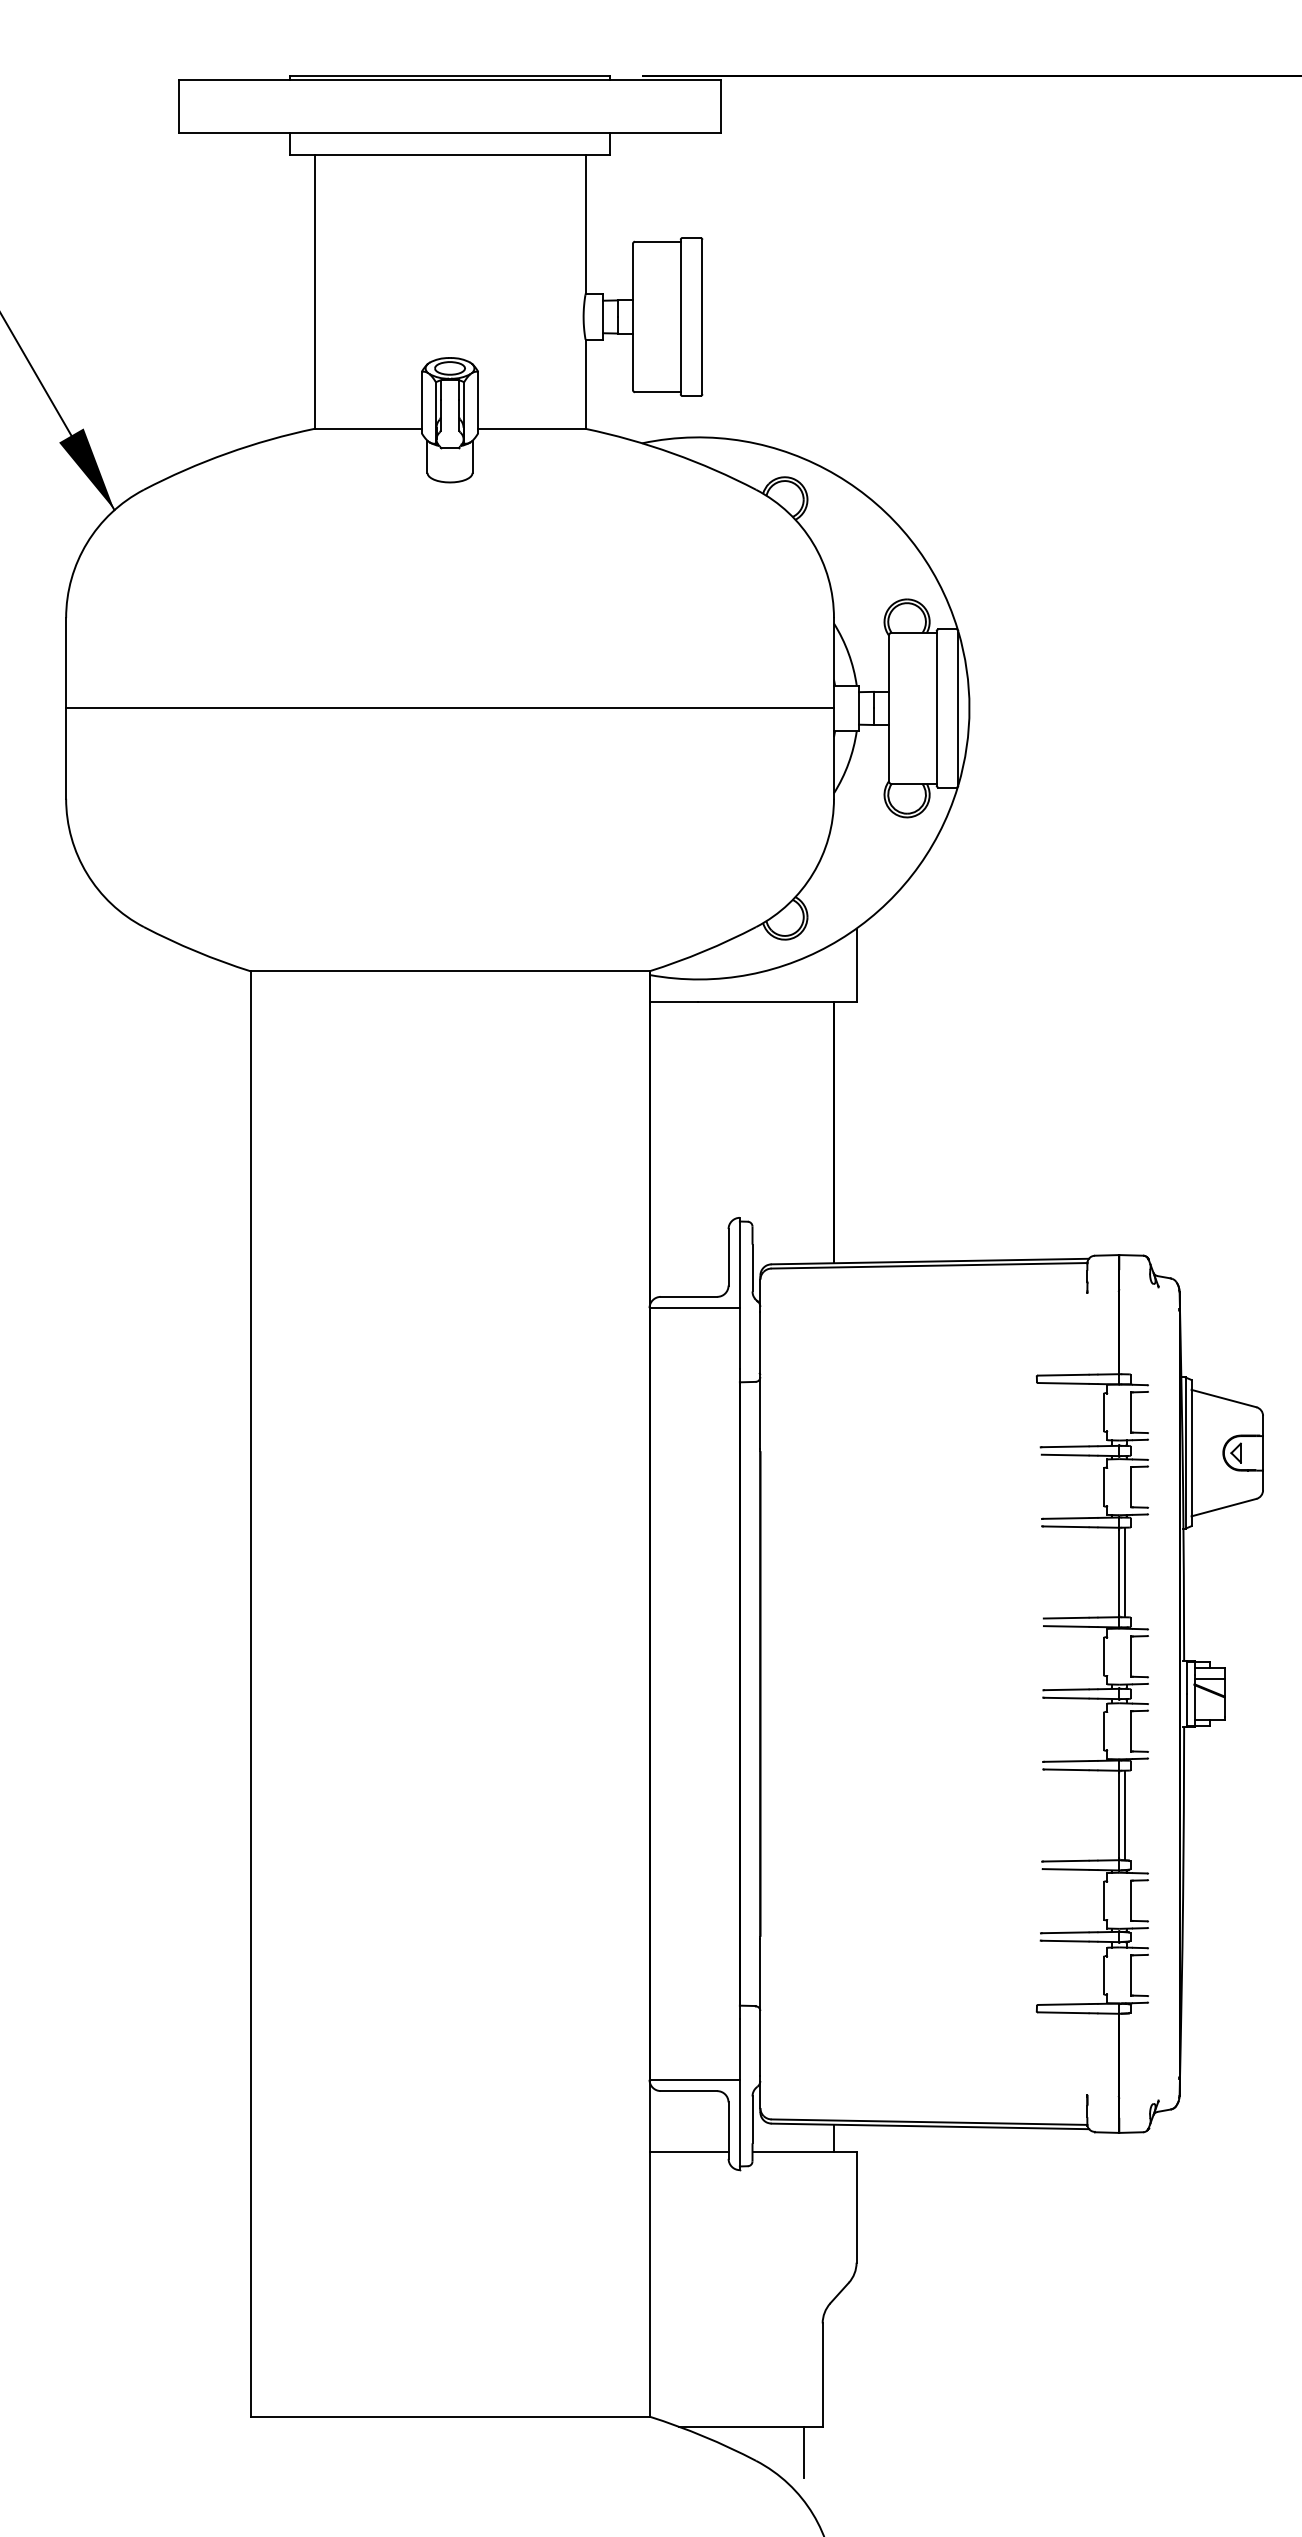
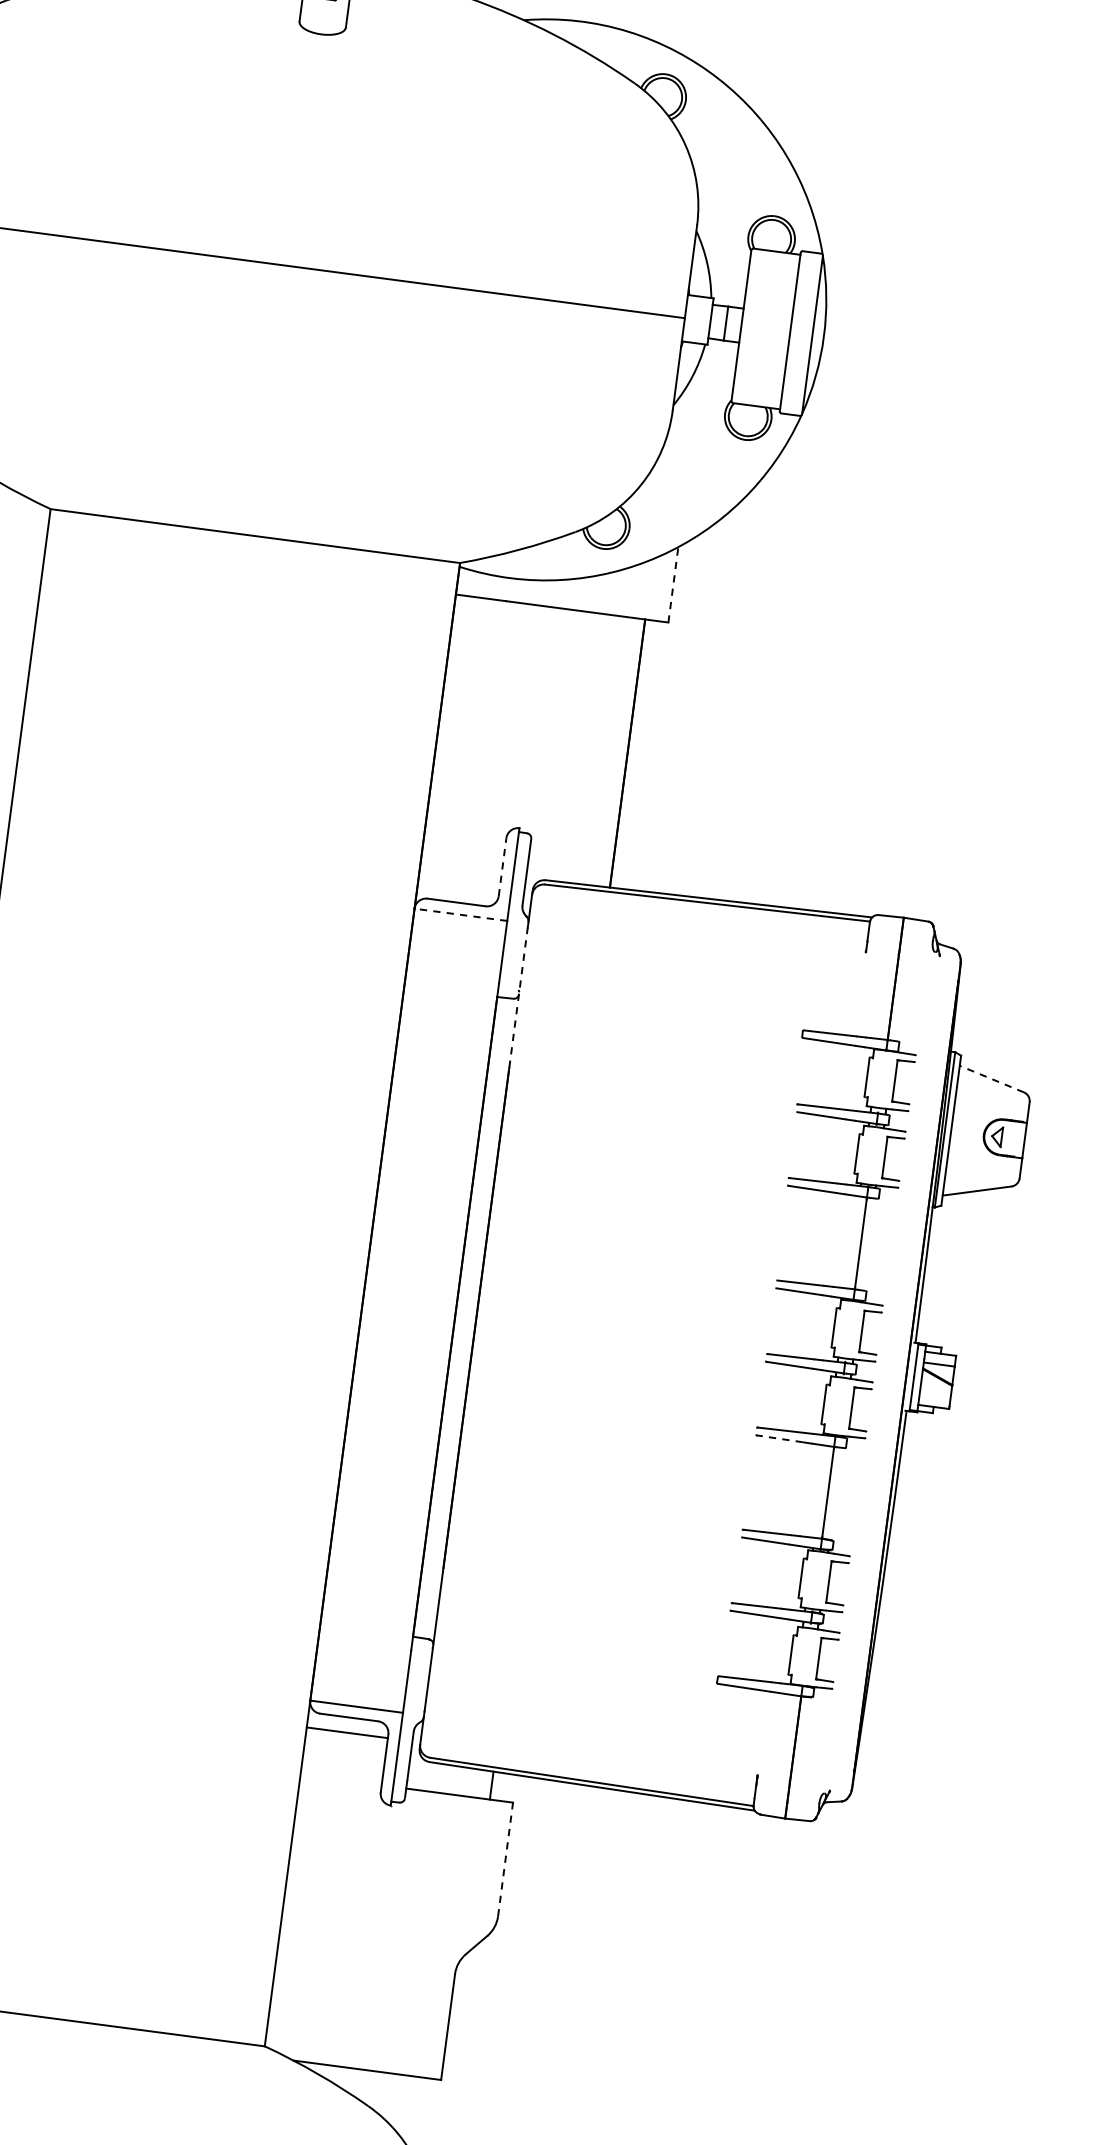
line: (856, 965) -> (673, 585), solid -> dashed
line: (728, 1256) -> (502, 866), solid -> dashed
line: (694, 1308) -> (460, 915), solid -> dashed
line: (760, 1379) -> (518, 996), solid -> dashed
line: (1223, 1398) -> (991, 1078), solid -> dashed
line: (1125, 1572) -> (867, 1244), removed
line: (1065, 1769) -> (779, 1438), solid -> dashed
line: (1125, 1815) -> (834, 1493), removed
line: (688, 2151) -> (346, 1732), moved
line: (856, 2206) -> (505, 1858), solid -> dashed
line: (803, 2451) -> (418, 2102), removed

